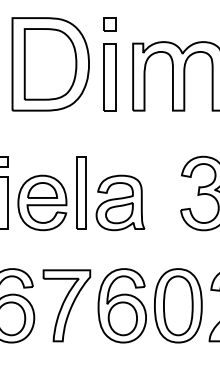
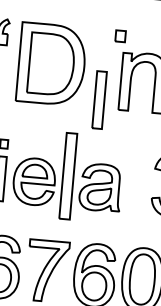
part: (109, 24) -> (120, 36), moved
part: (109, 77) -> (98, 100), moved
part: (81, 192) -> (68, 175), size x1.4

